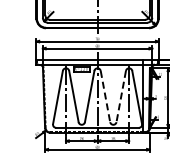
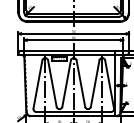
line: (105, 97) -> (80, 84), dashed -> solid
line: (121, 97) -> (95, 84), dashed -> solid

